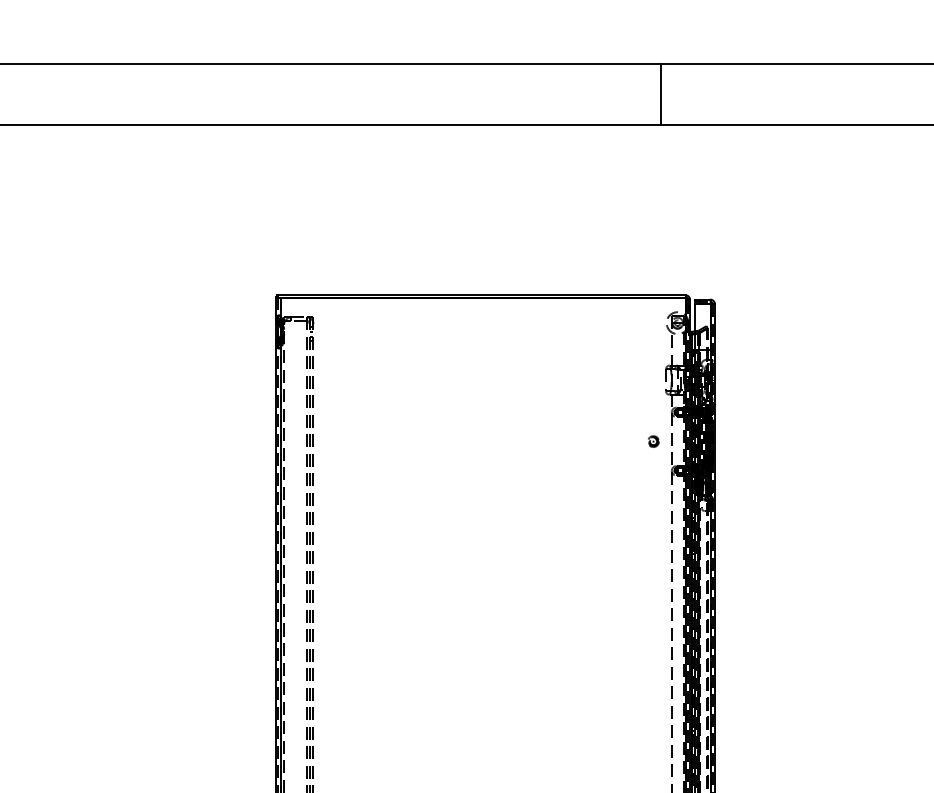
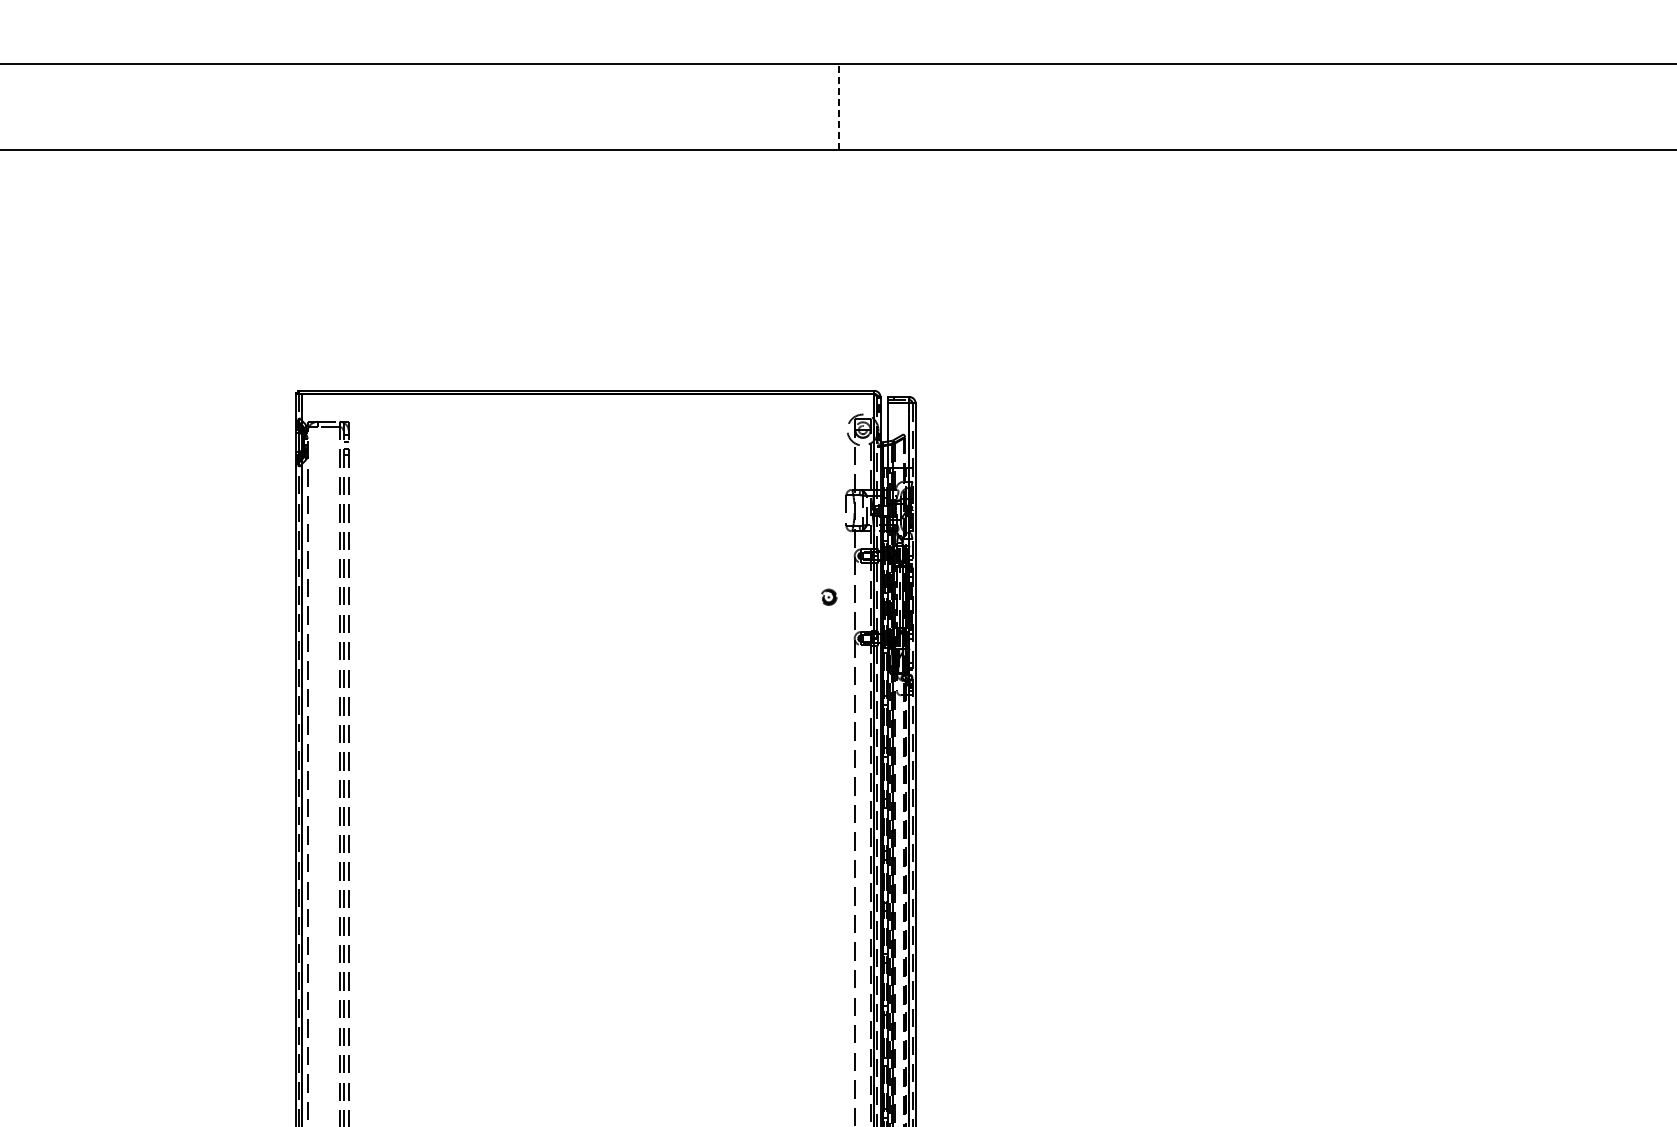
line: (661, 93) -> (839, 106), solid -> dashed

